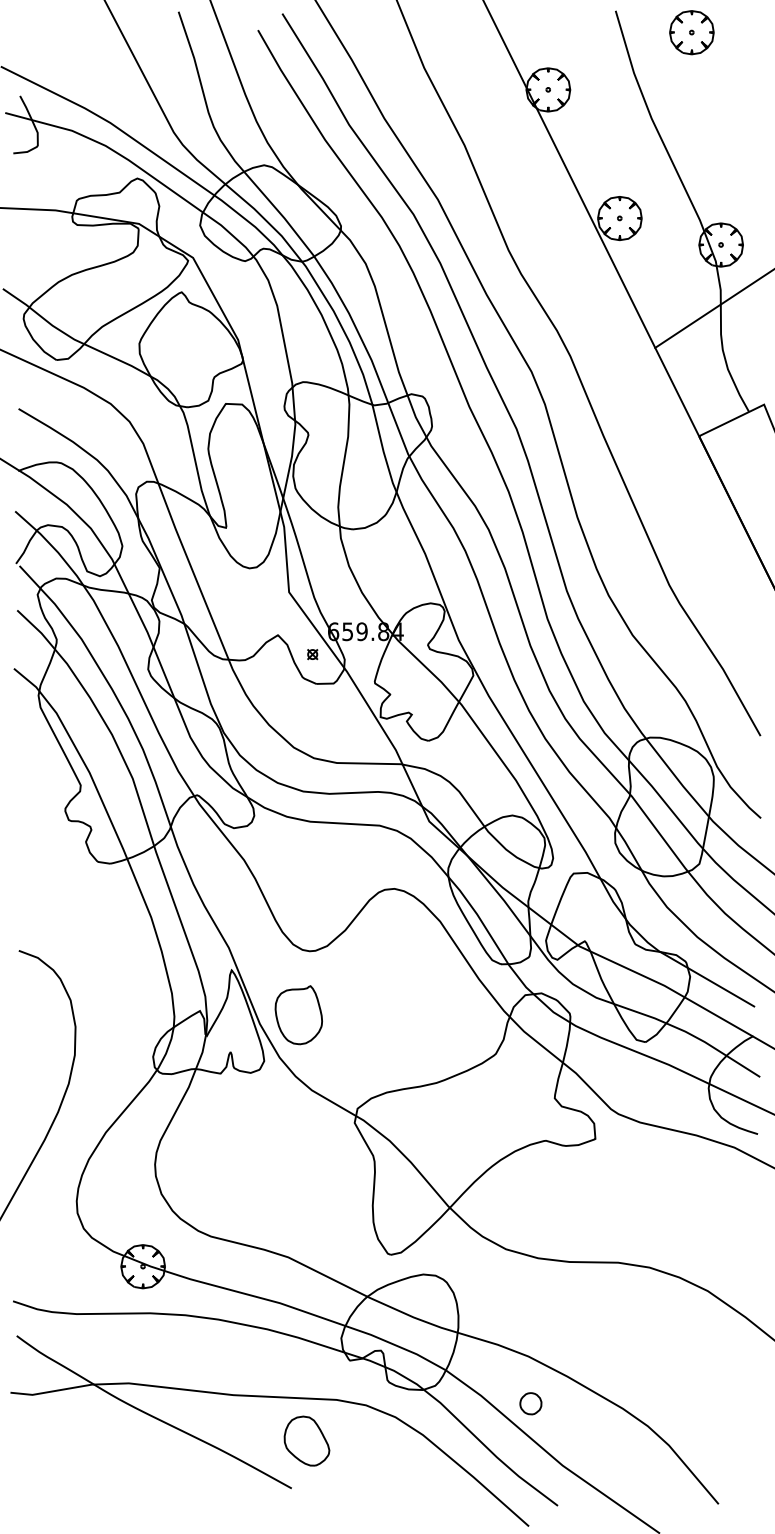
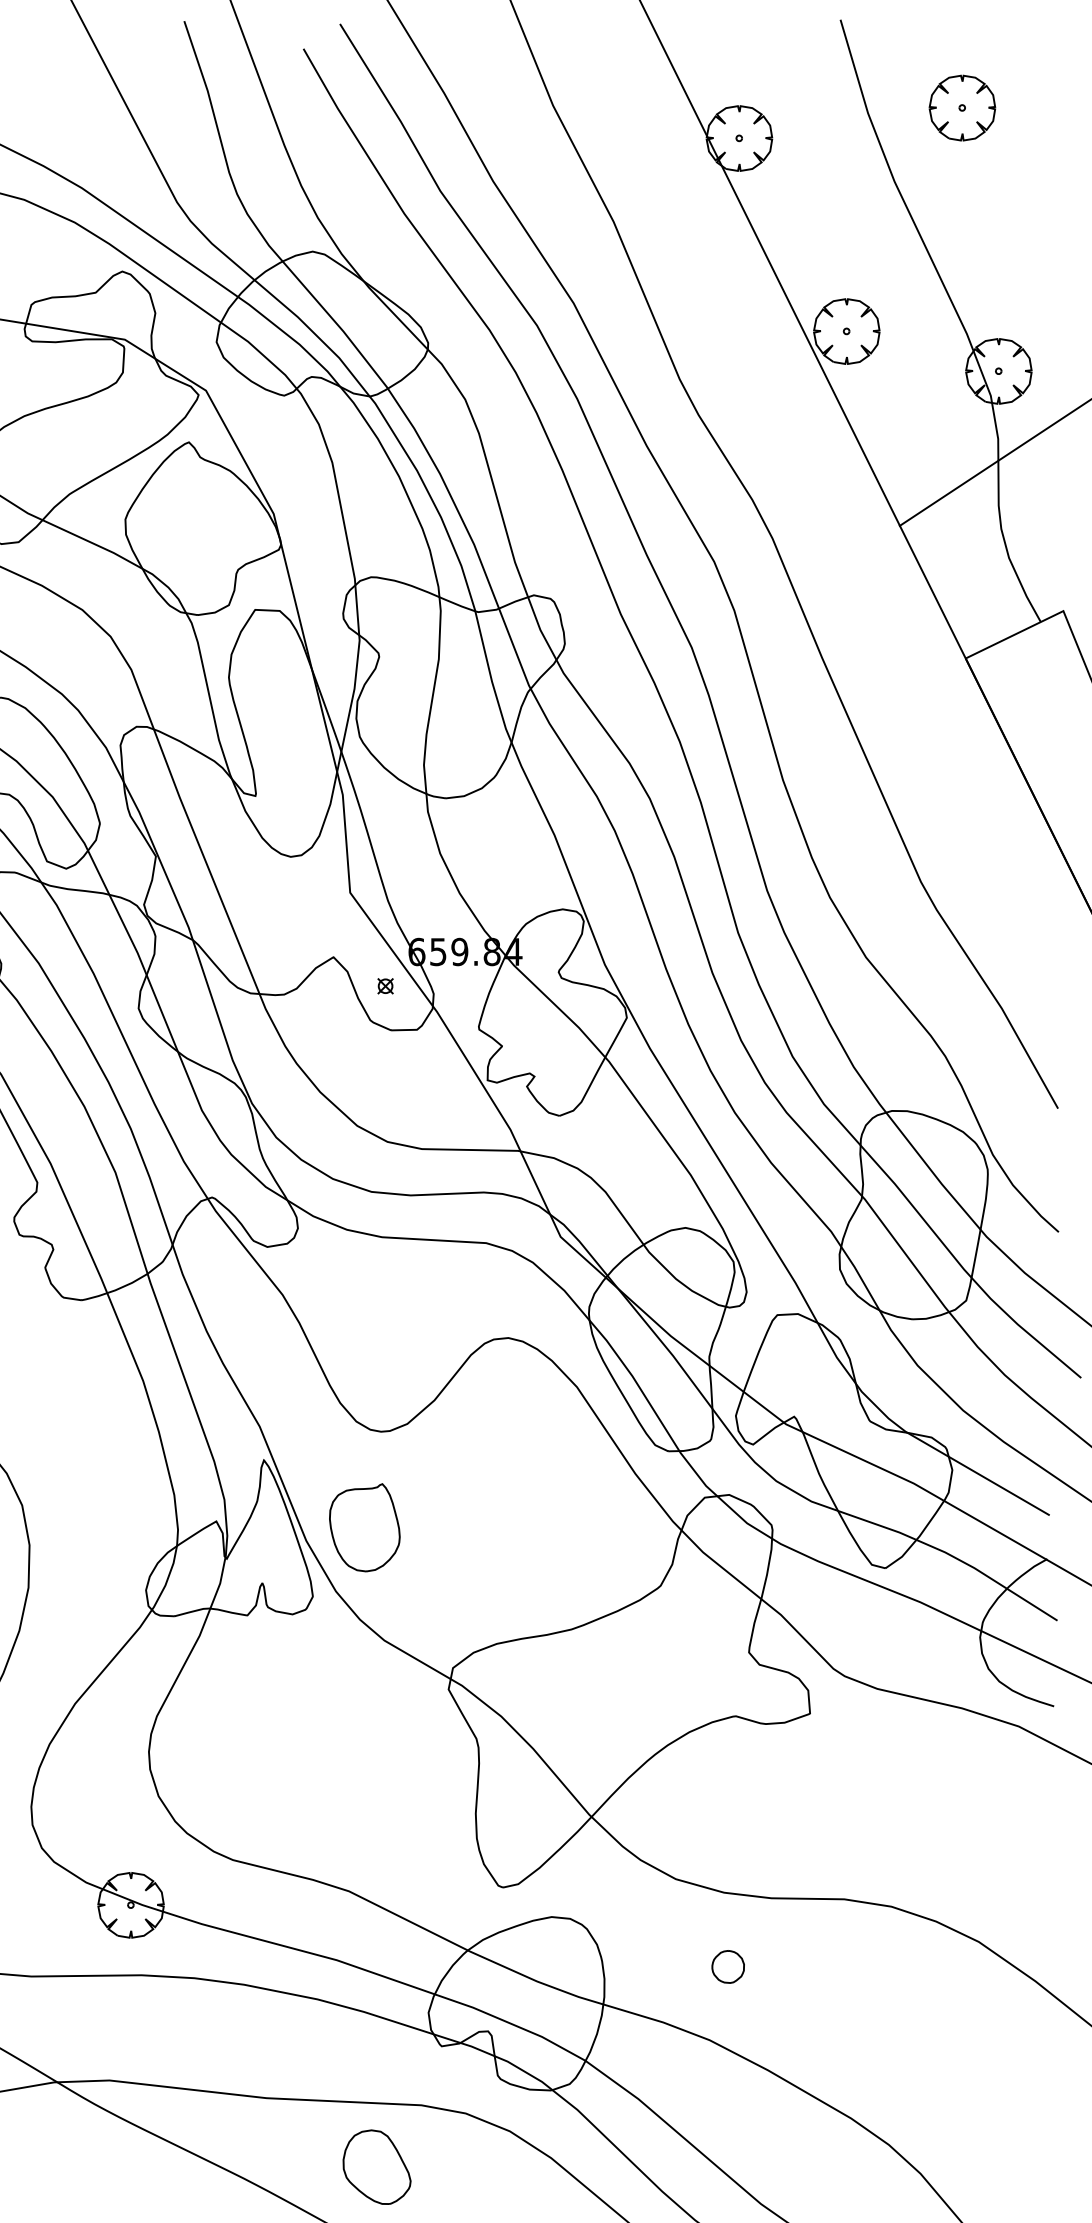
part: (691, 32) -> (961, 107), moved
part: (530, 1403) -> (727, 1966), moved

